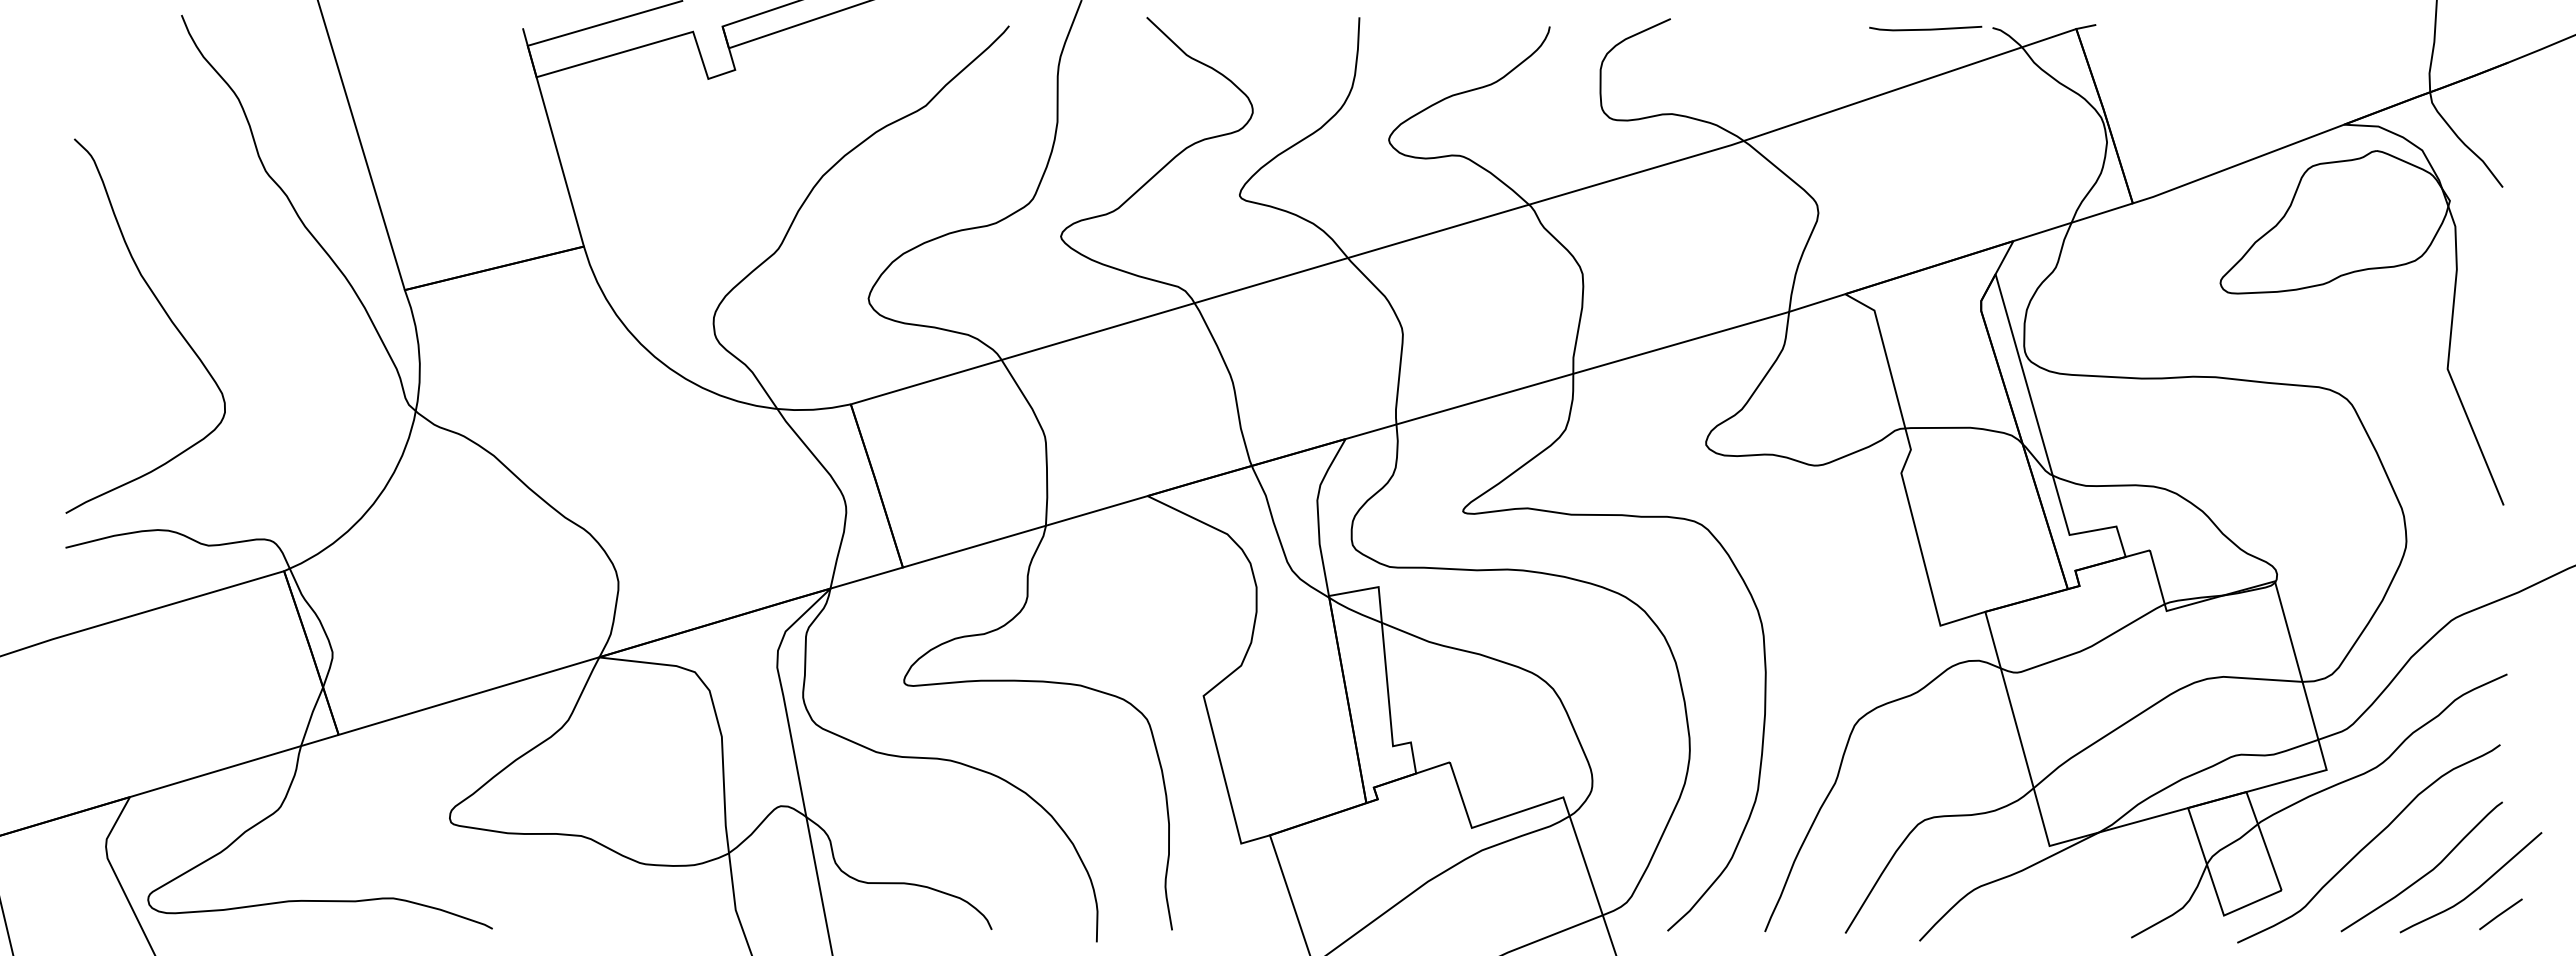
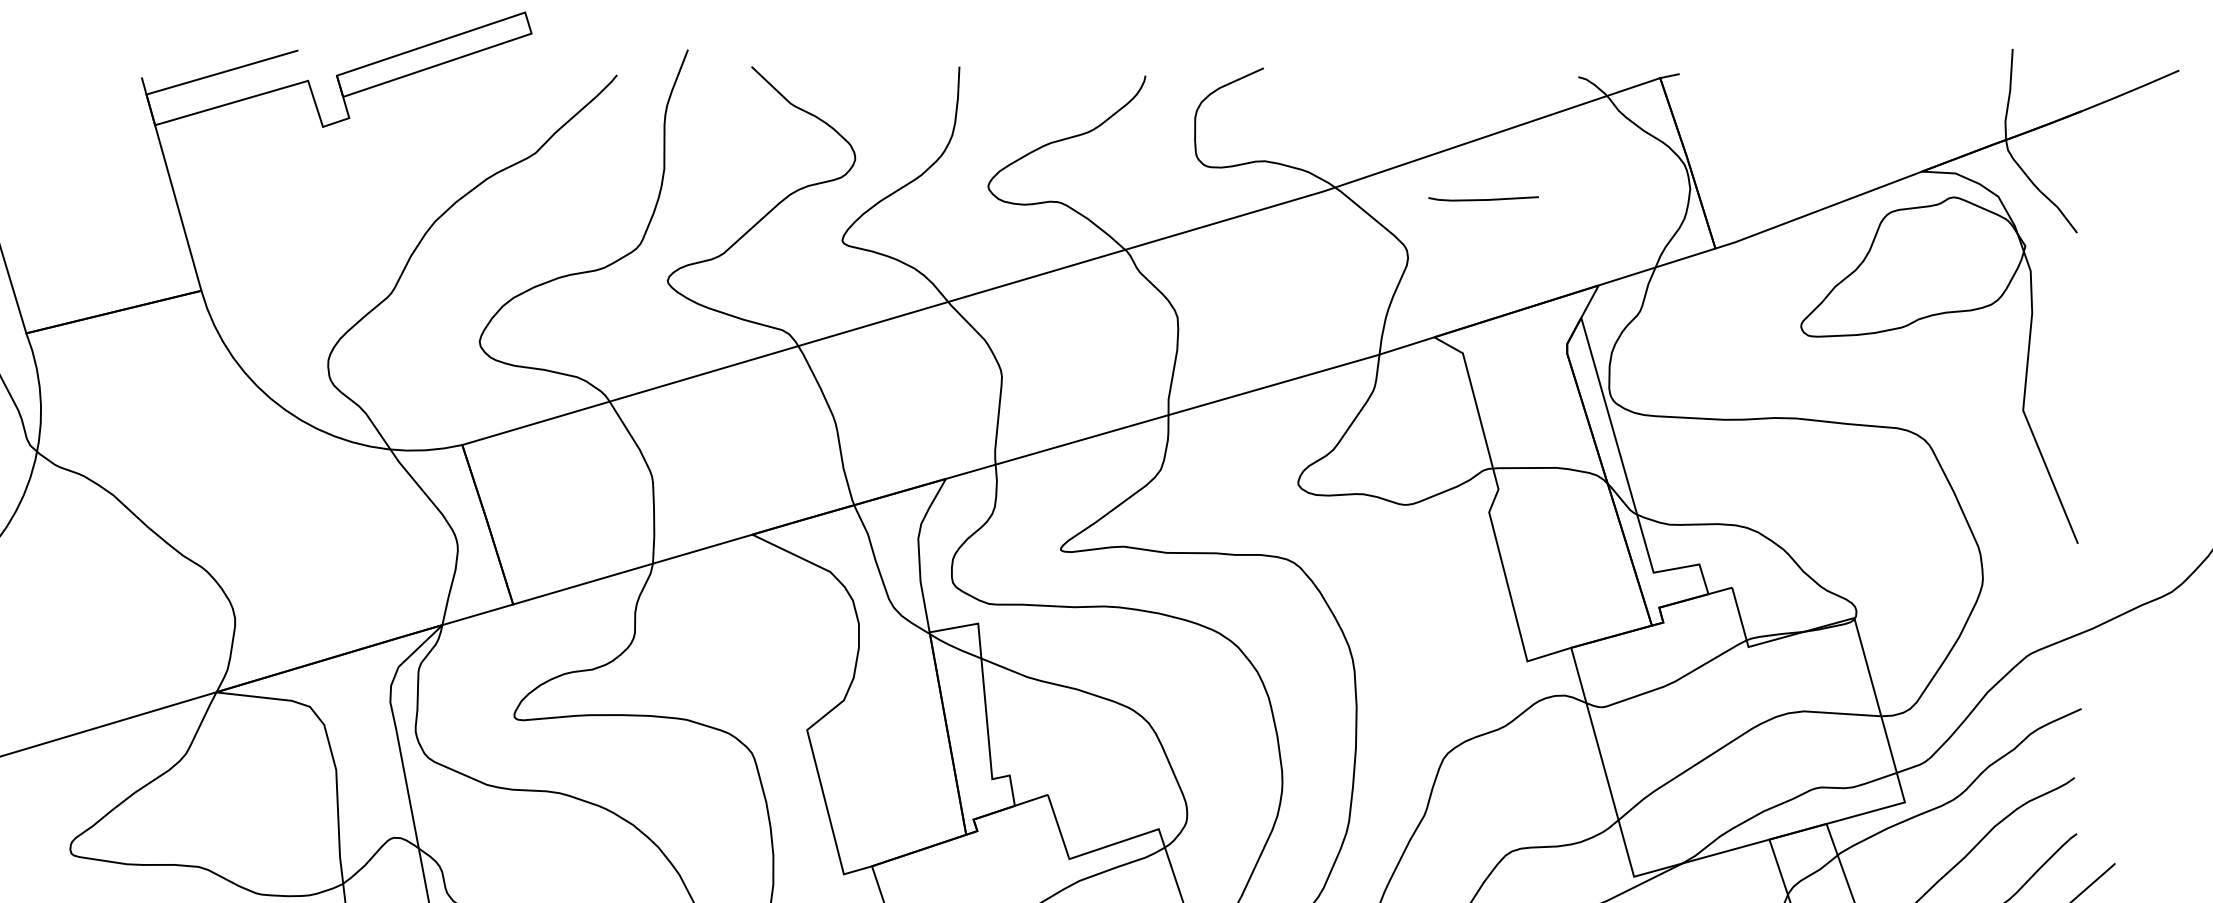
line: (1925, 28) -> (1483, 198), moved

